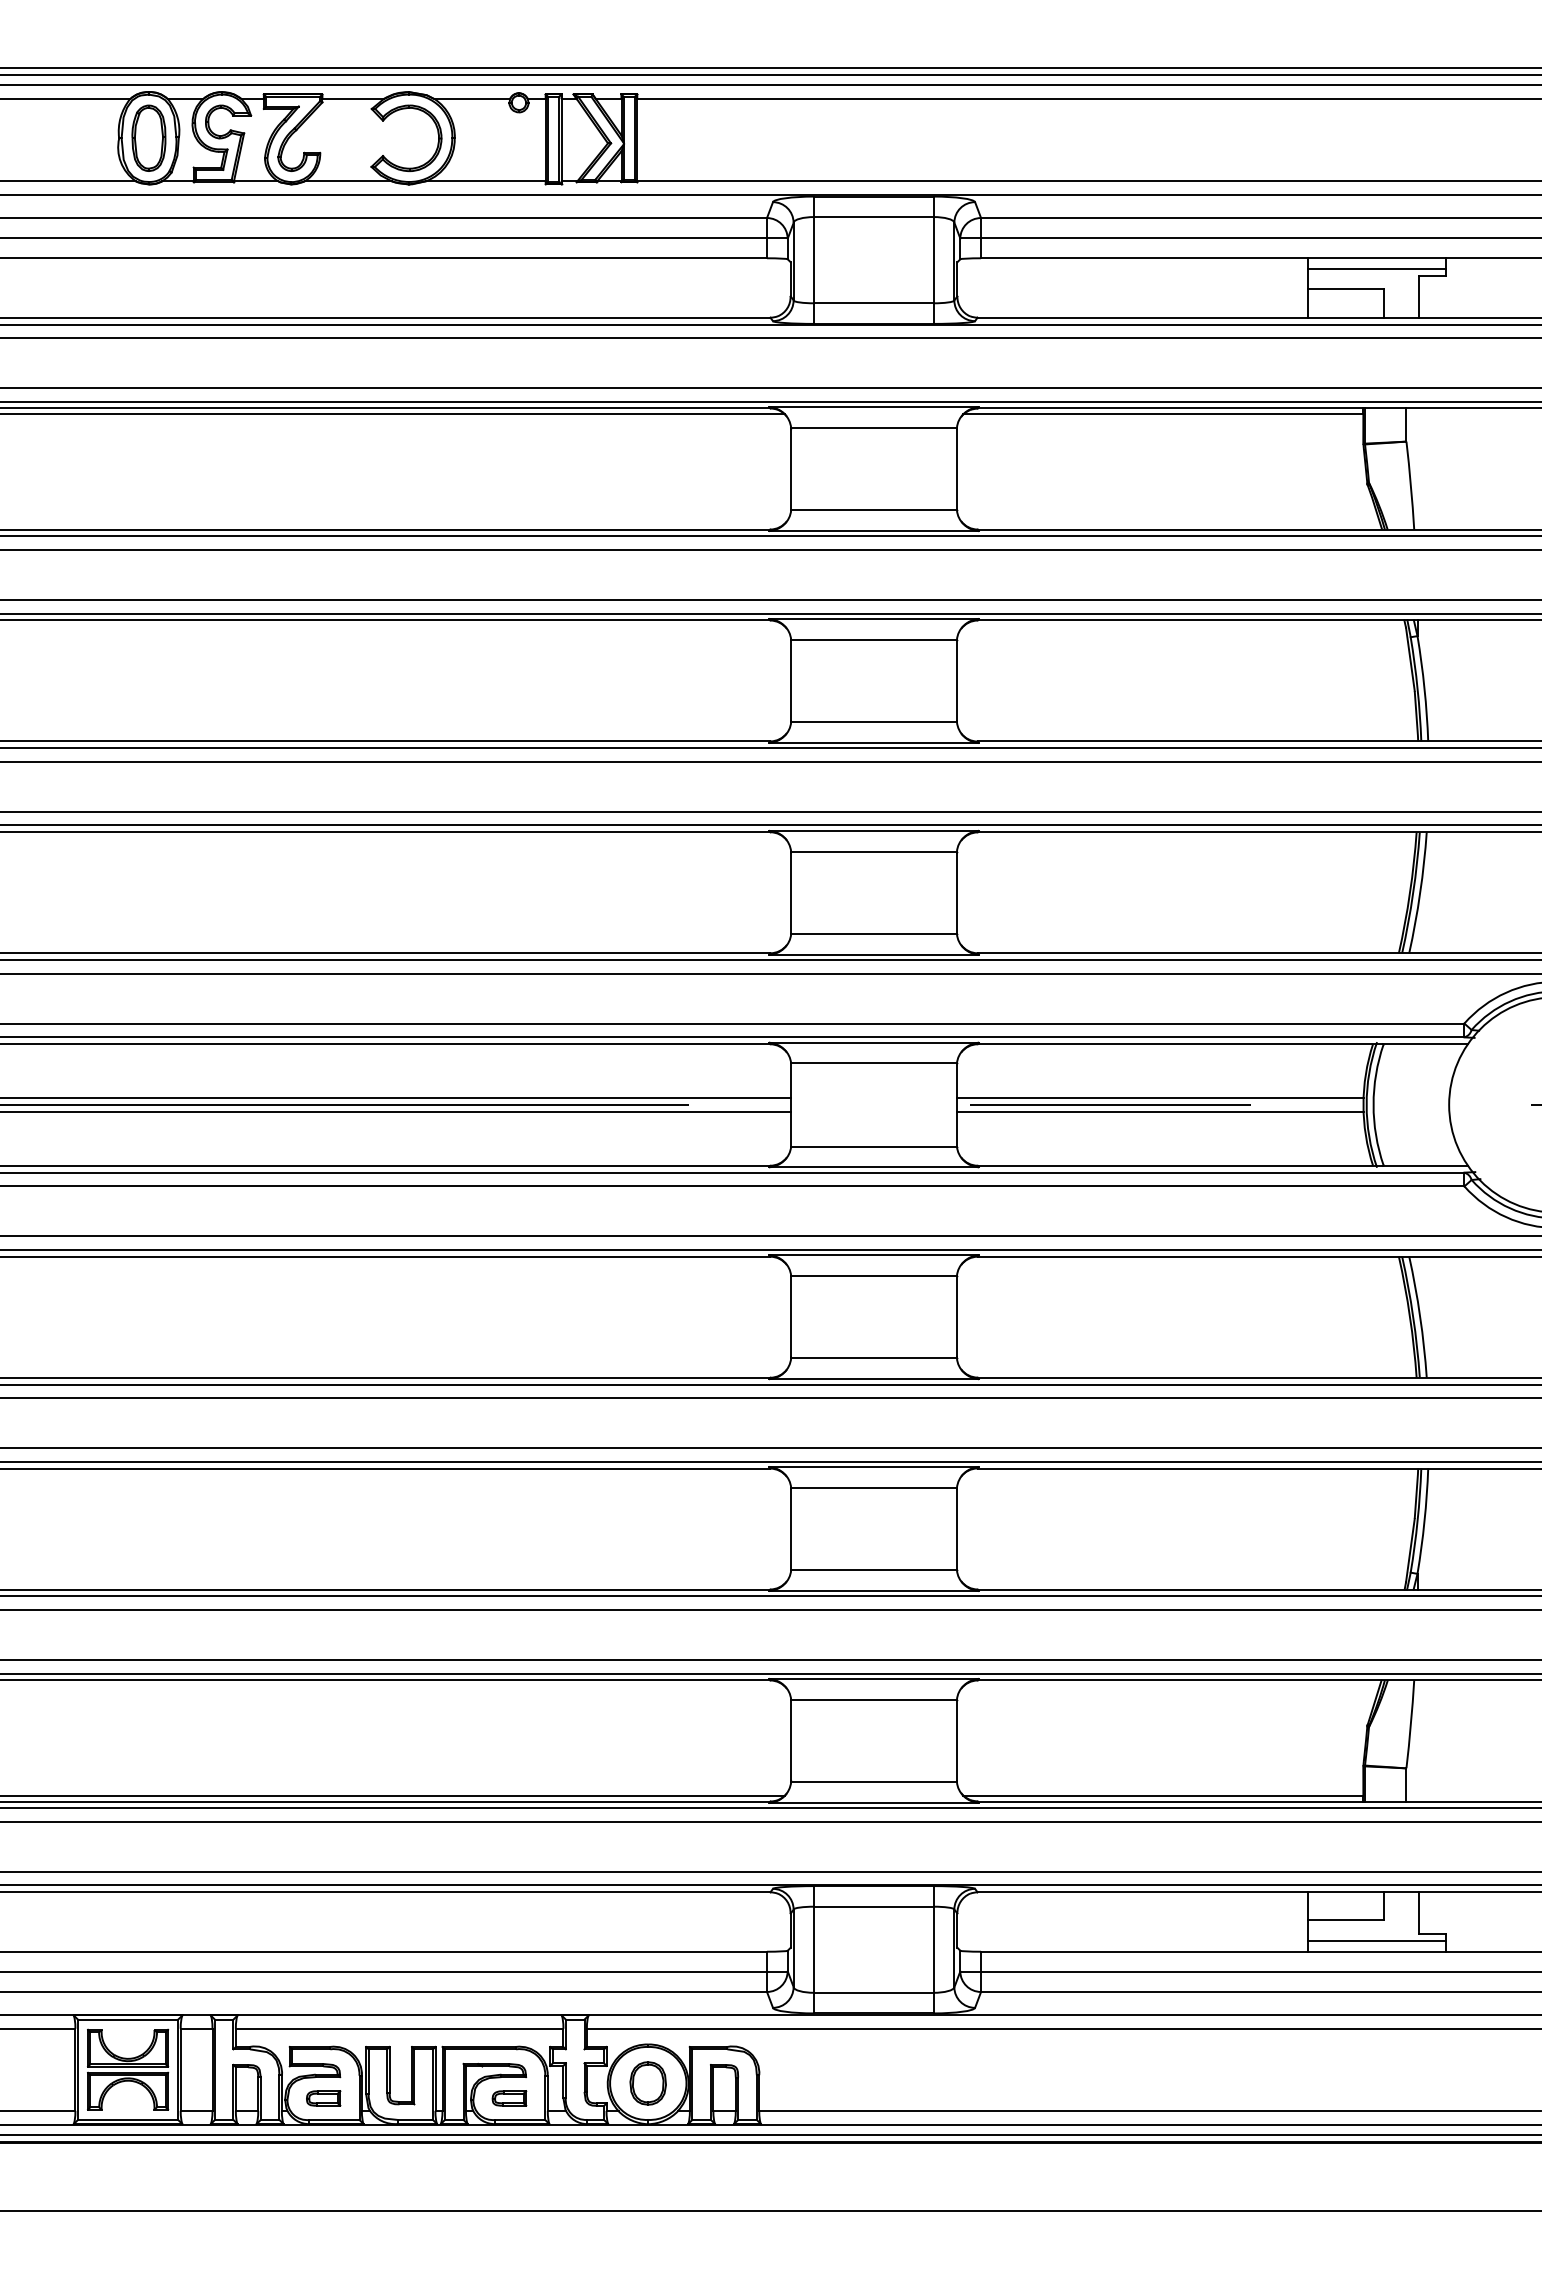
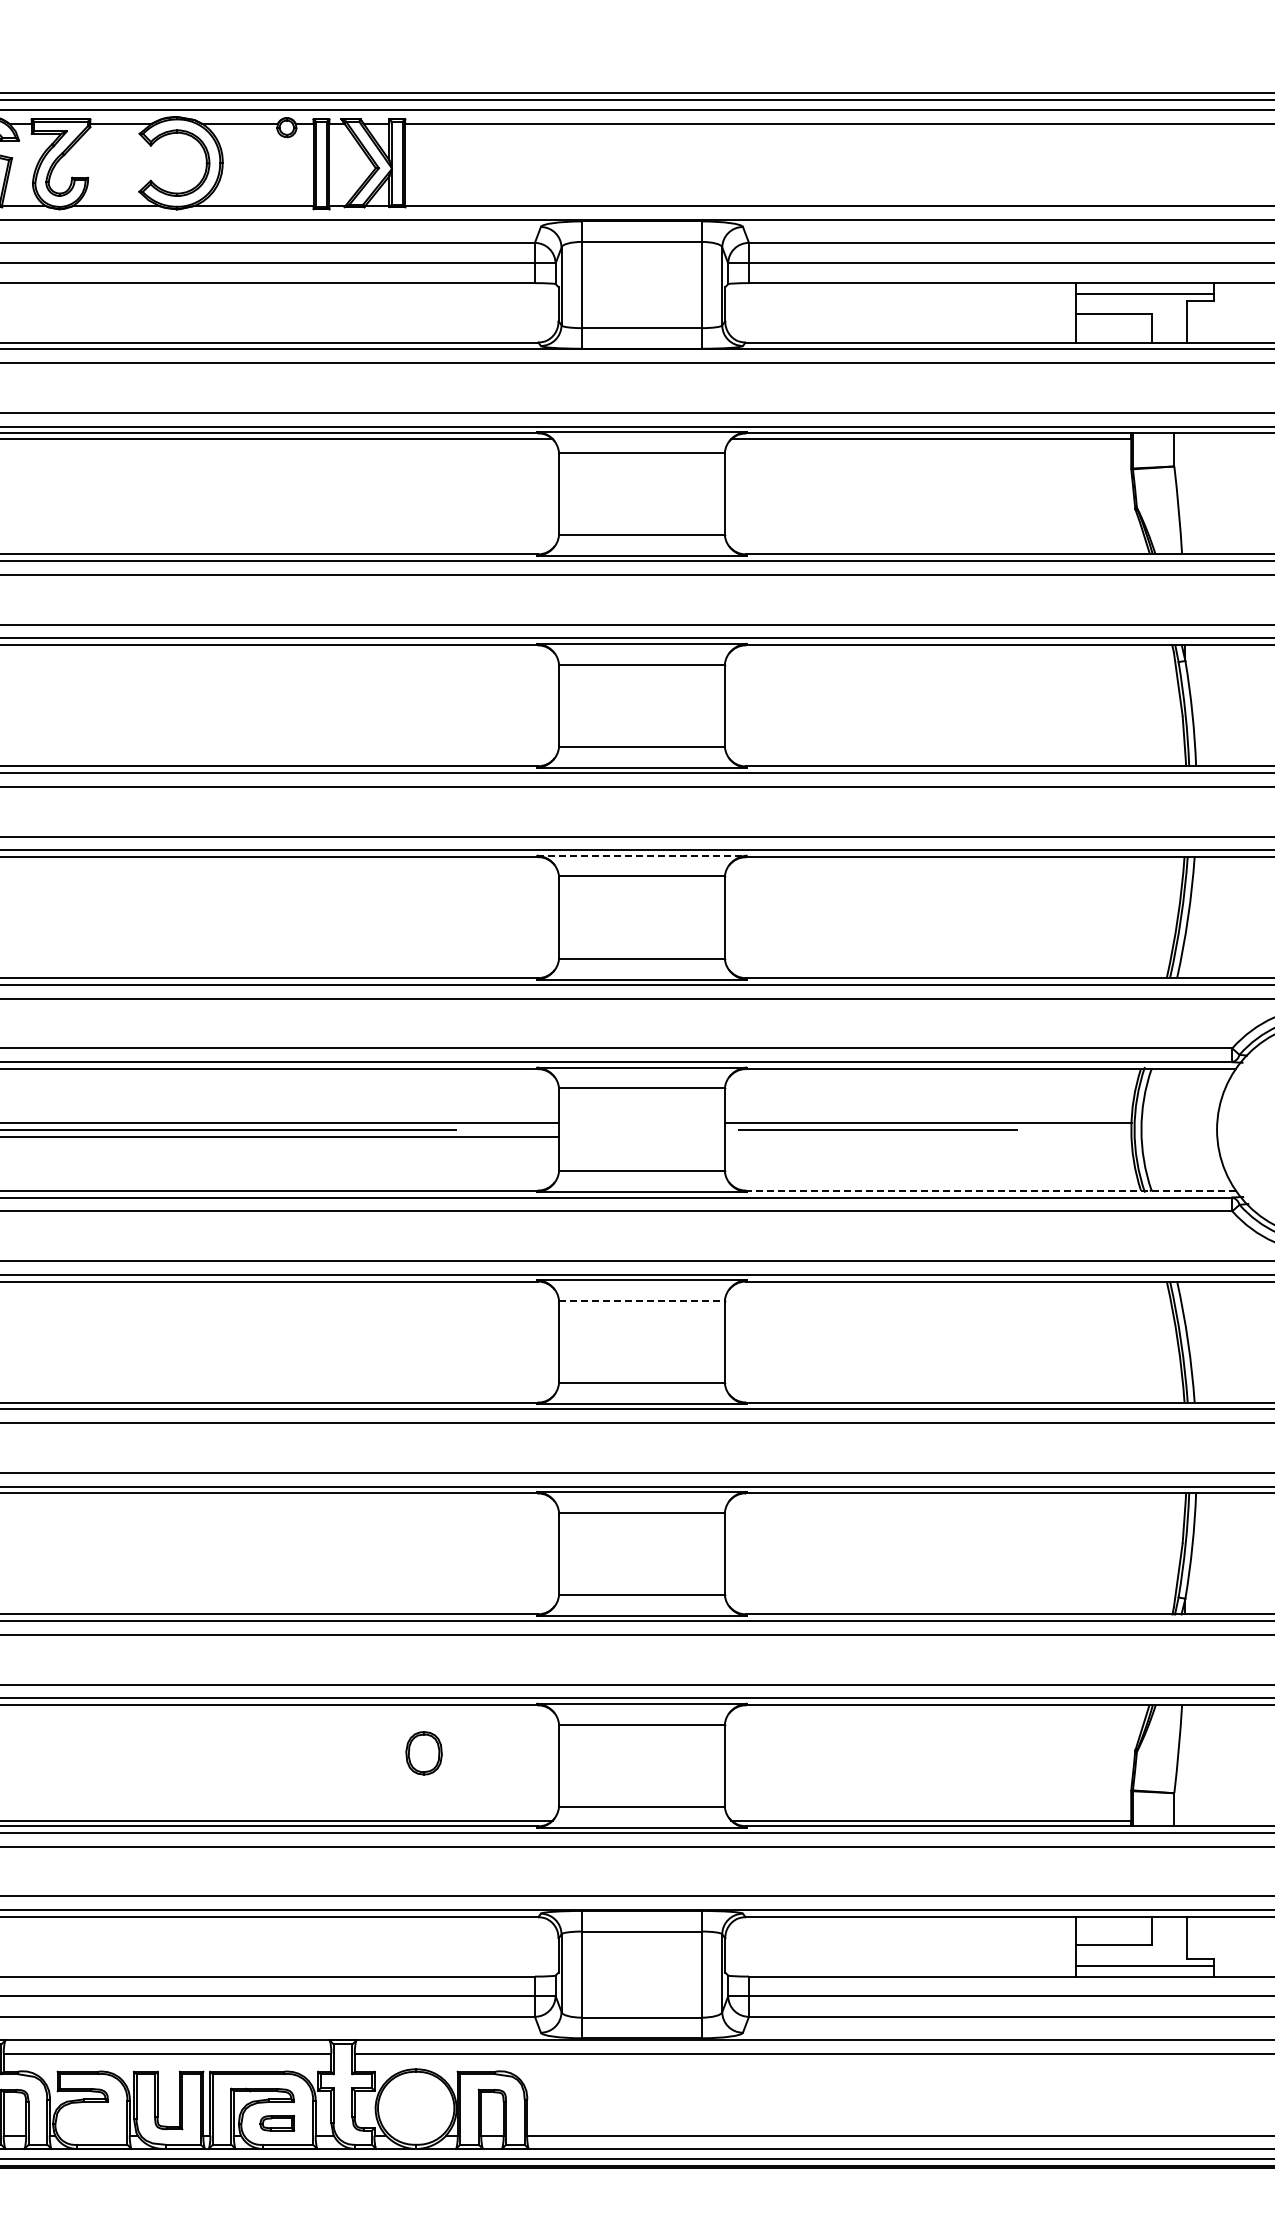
line: (874, 831) -> (642, 856), solid -> dashed
line: (1159, 1111) -> (927, 1136), removed
line: (1222, 1165) -> (990, 1190), solid -> dashed
line: (874, 1275) -> (642, 1300), solid -> dashed
part: (647, 2083) -> (423, 1753), moved
part: (323, 2098) -> (91, 2123), removed

